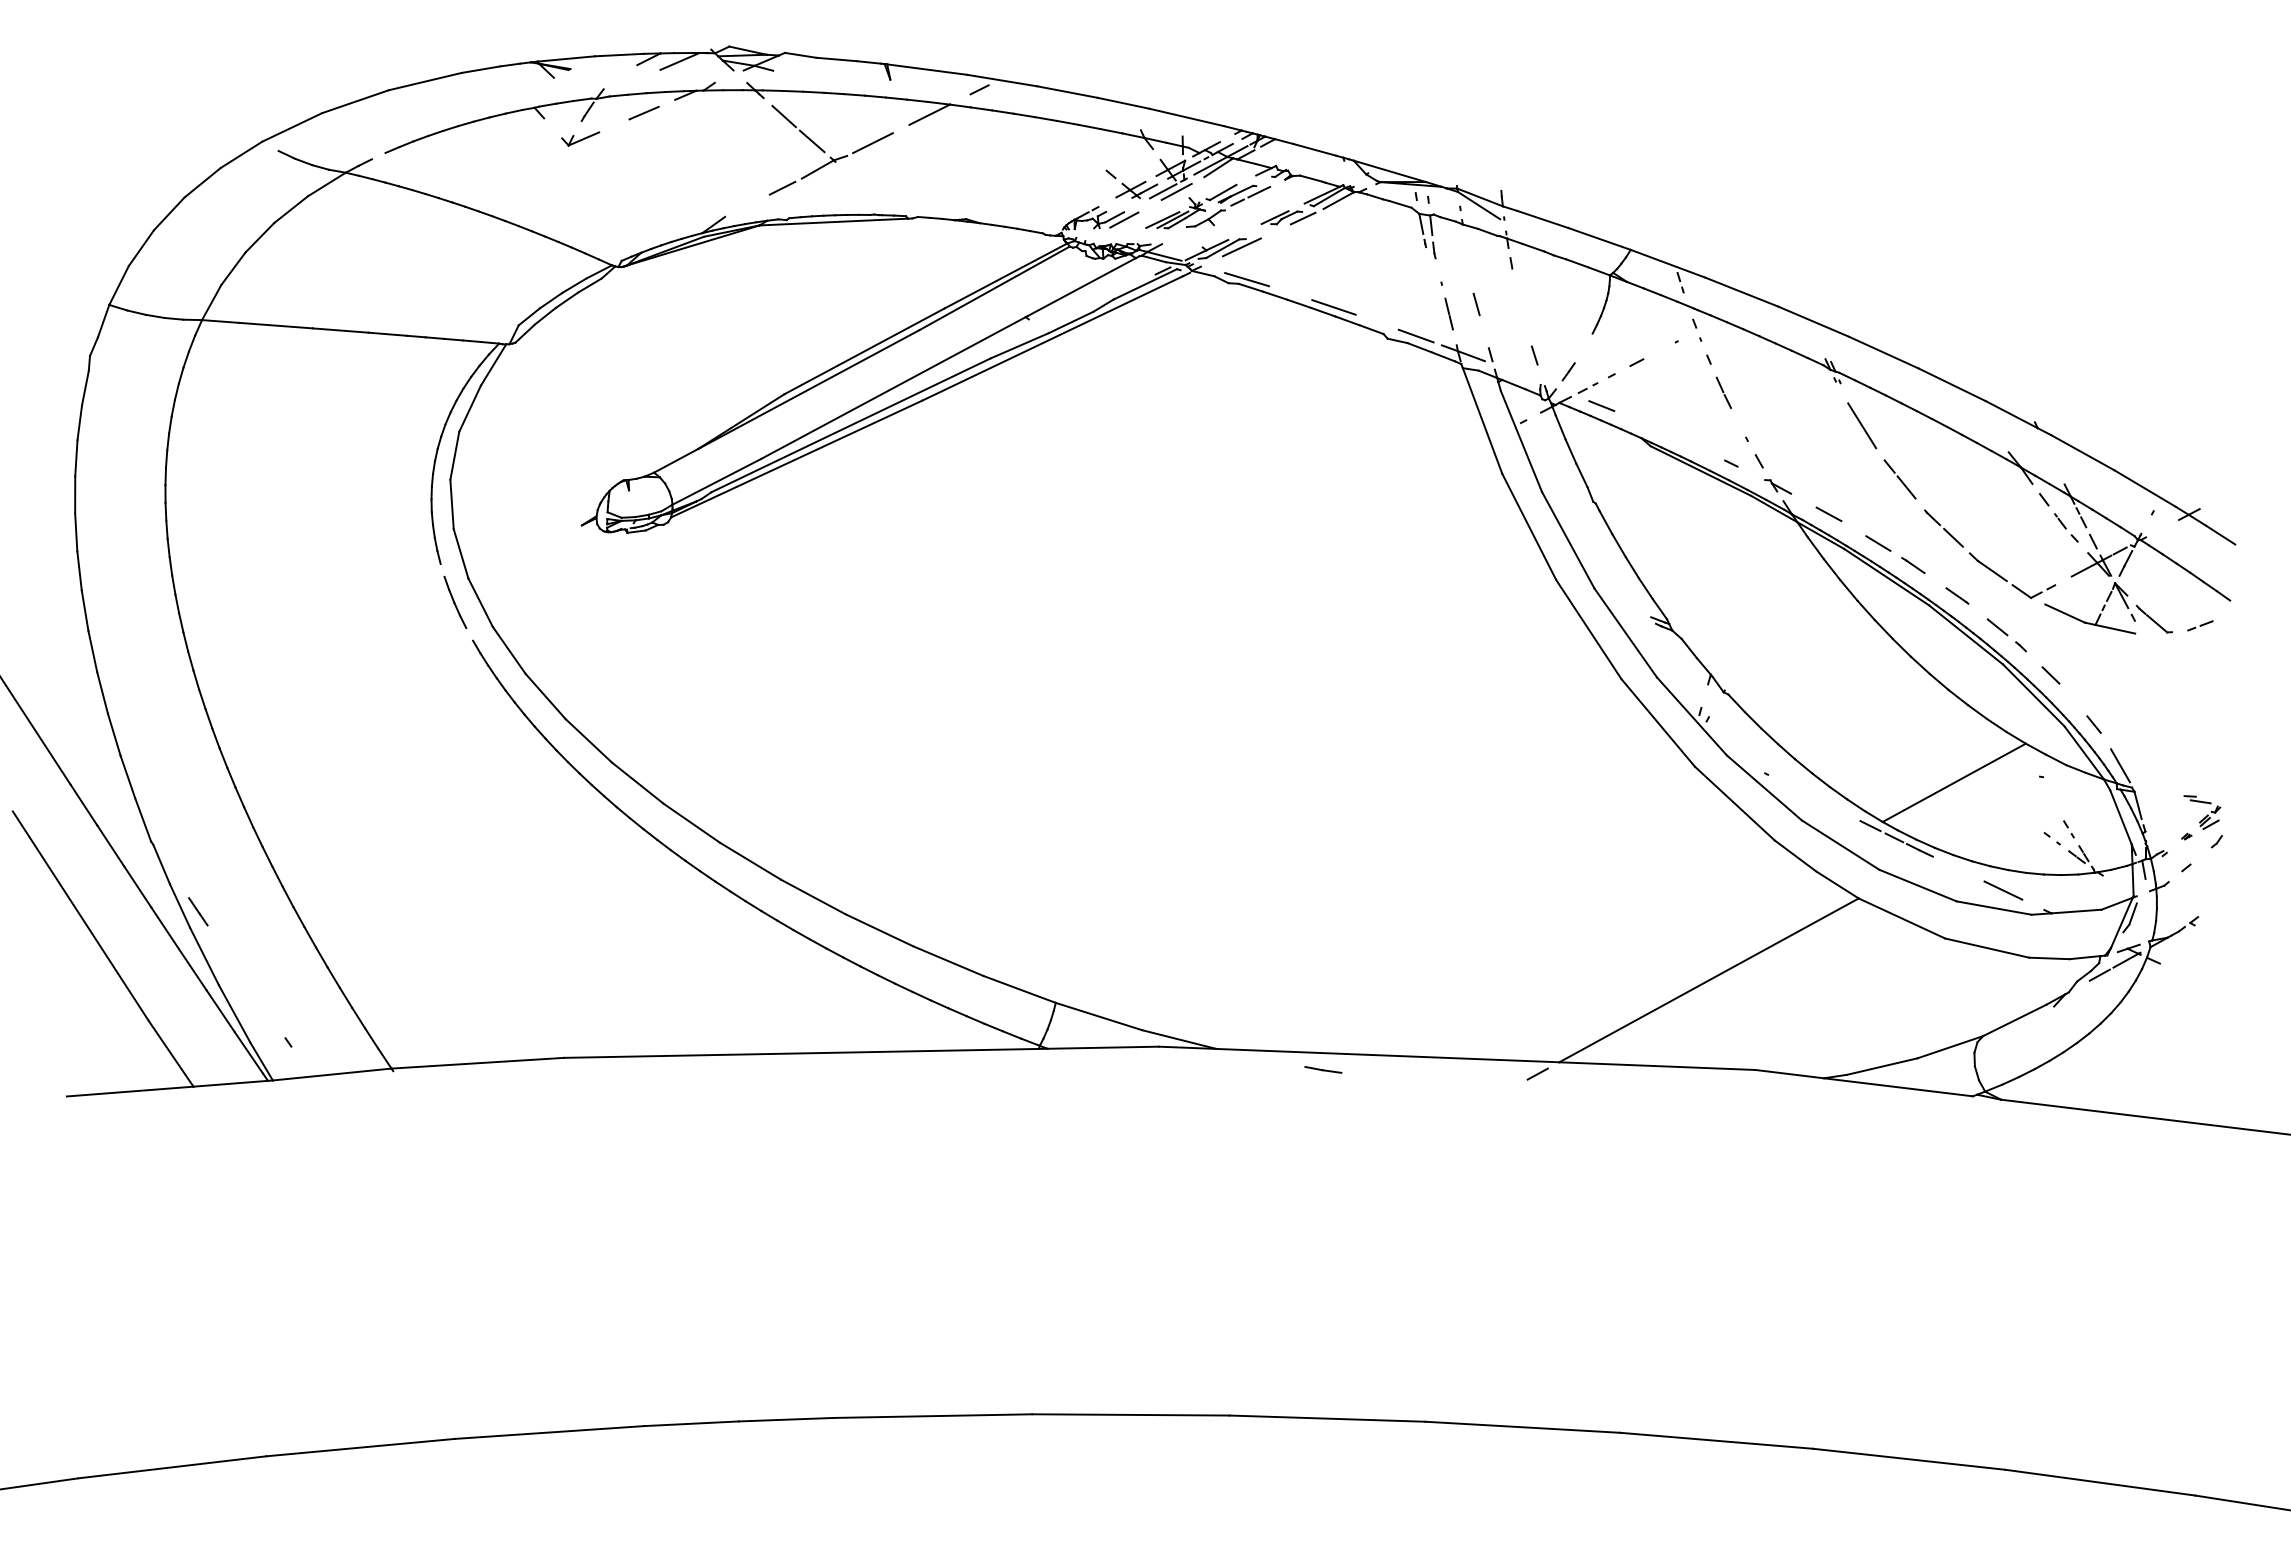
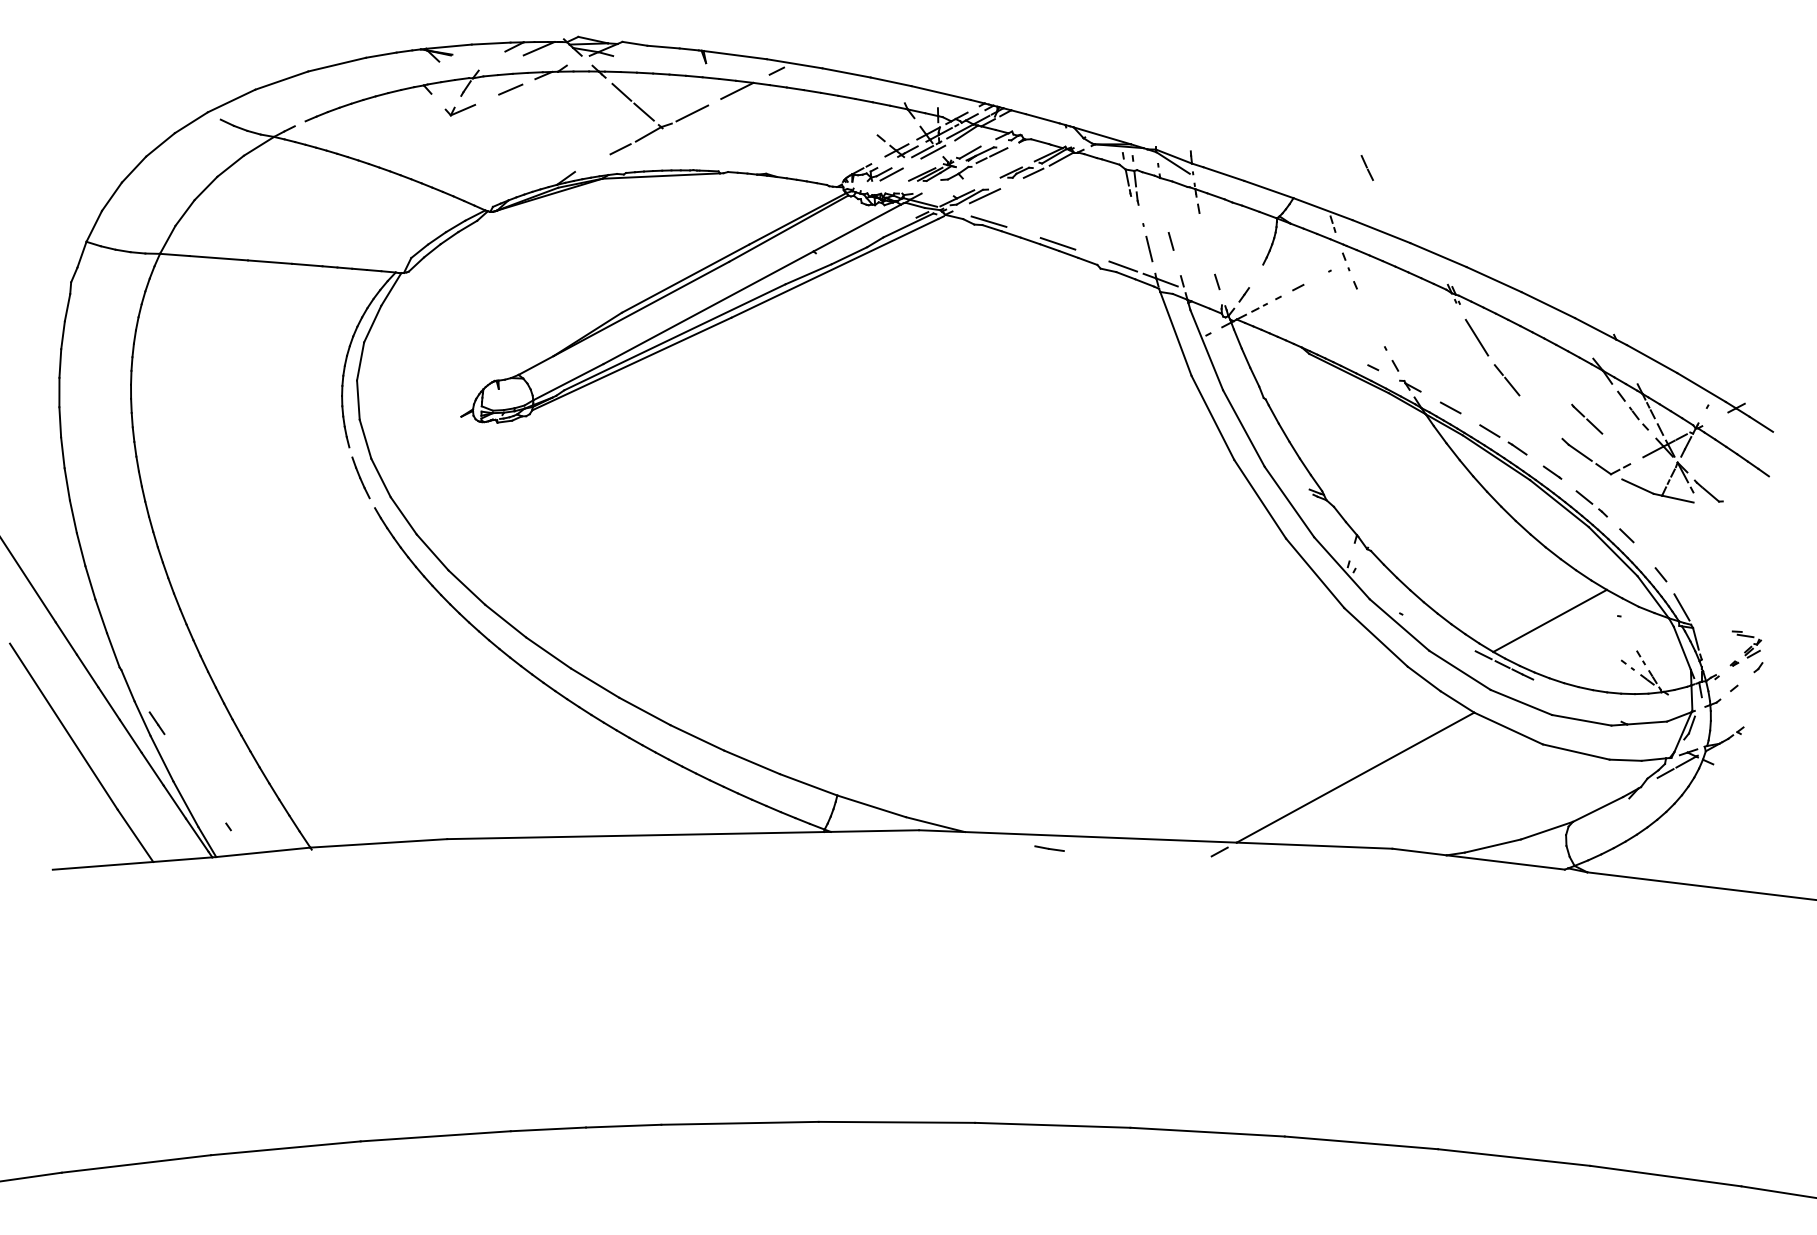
line: (1723, 392) -> (1367, 167), moved
line: (1601, 406) -> (1270, 322), removed
line: (1943, 528) -> (1586, 419), moved
line: (2200, 625) -> (1745, 496), removed
line: (2003, 890) -> (1589, 706), removed

